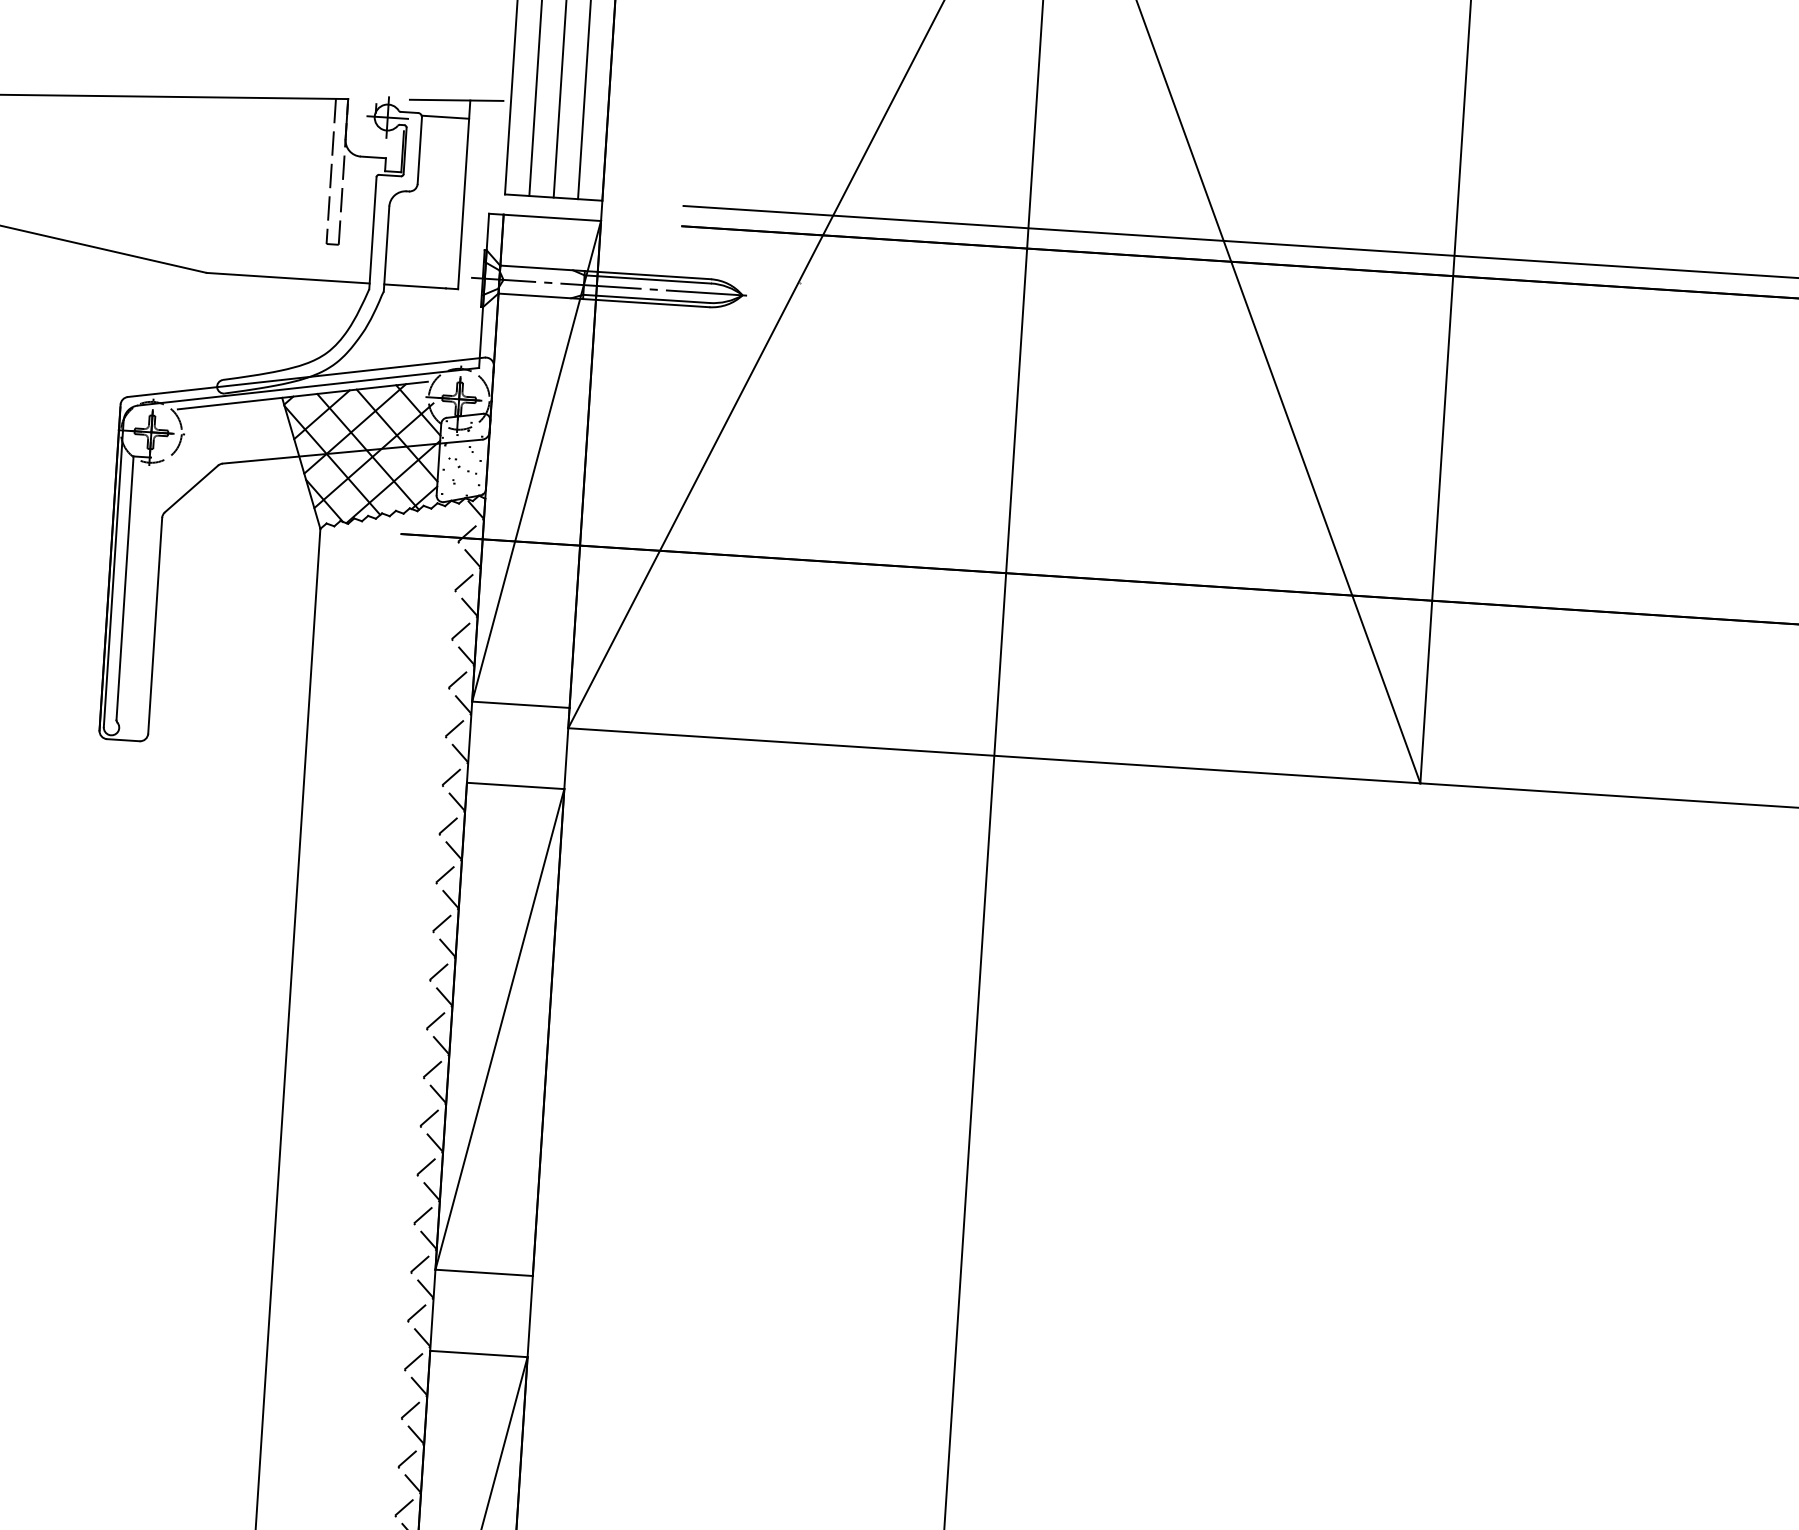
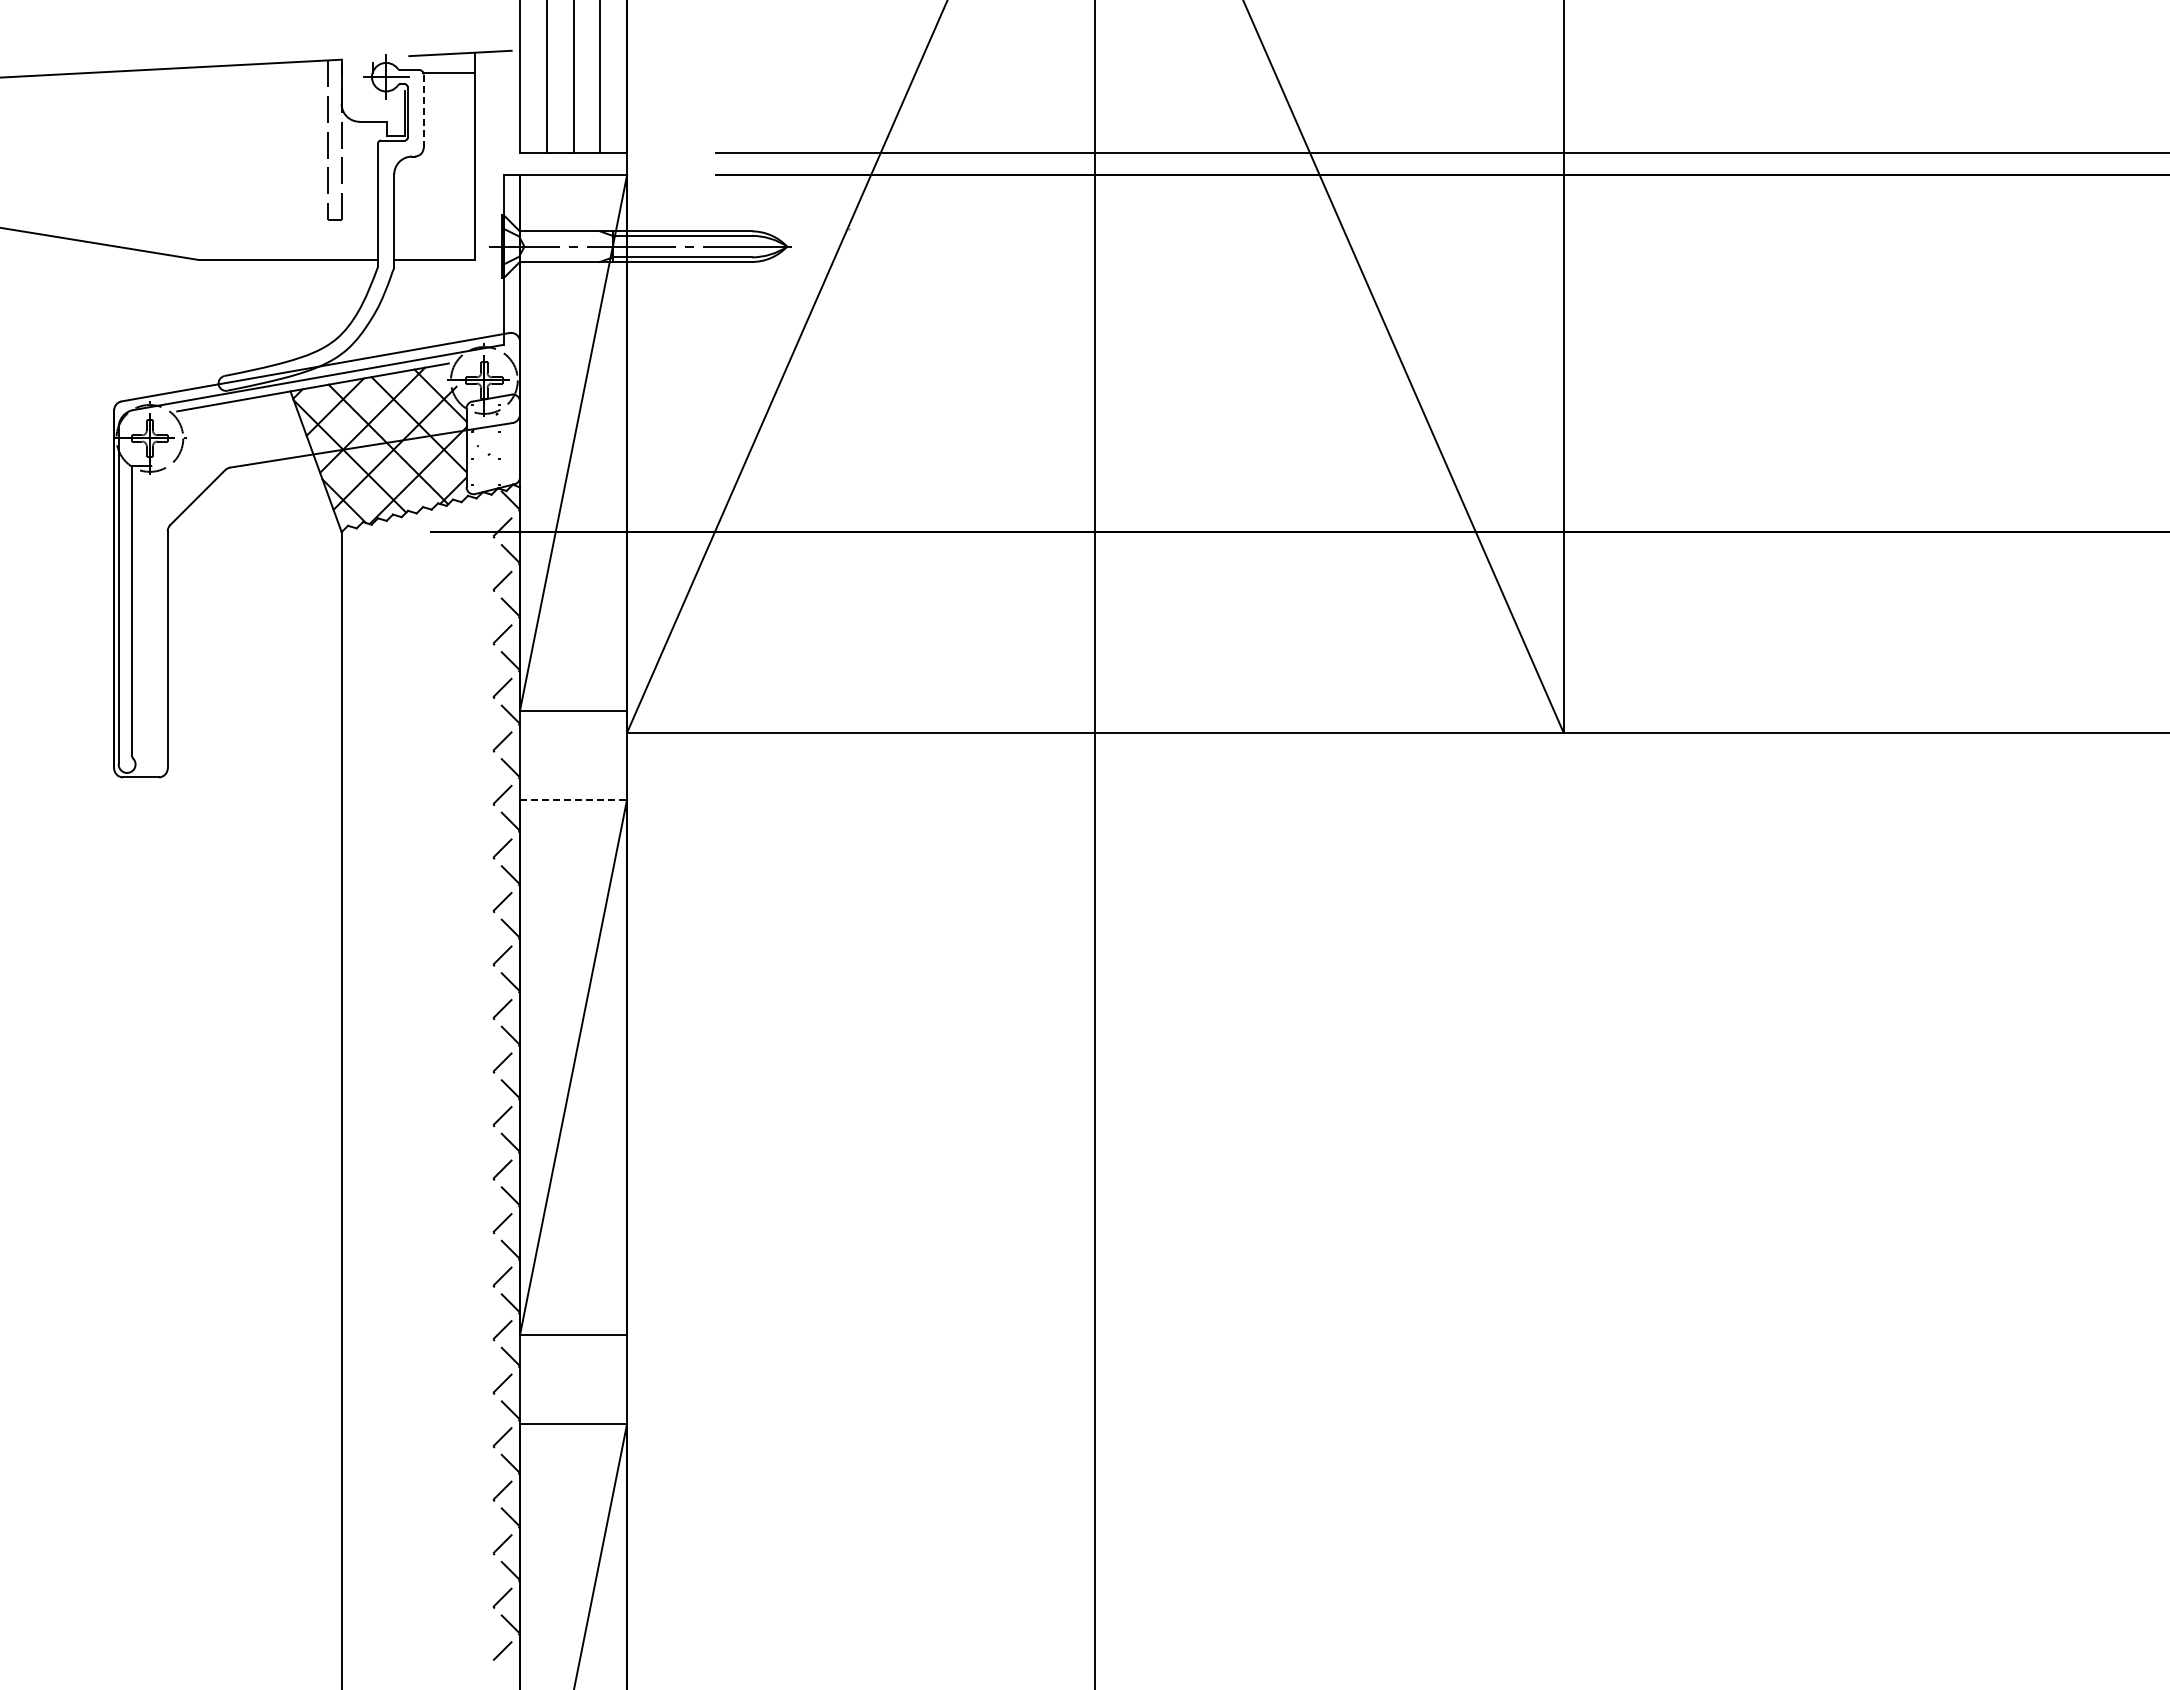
line: (419, 150) -> (423, 111), solid -> dashed
line: (515, 785) -> (573, 799), solid -> dashed

